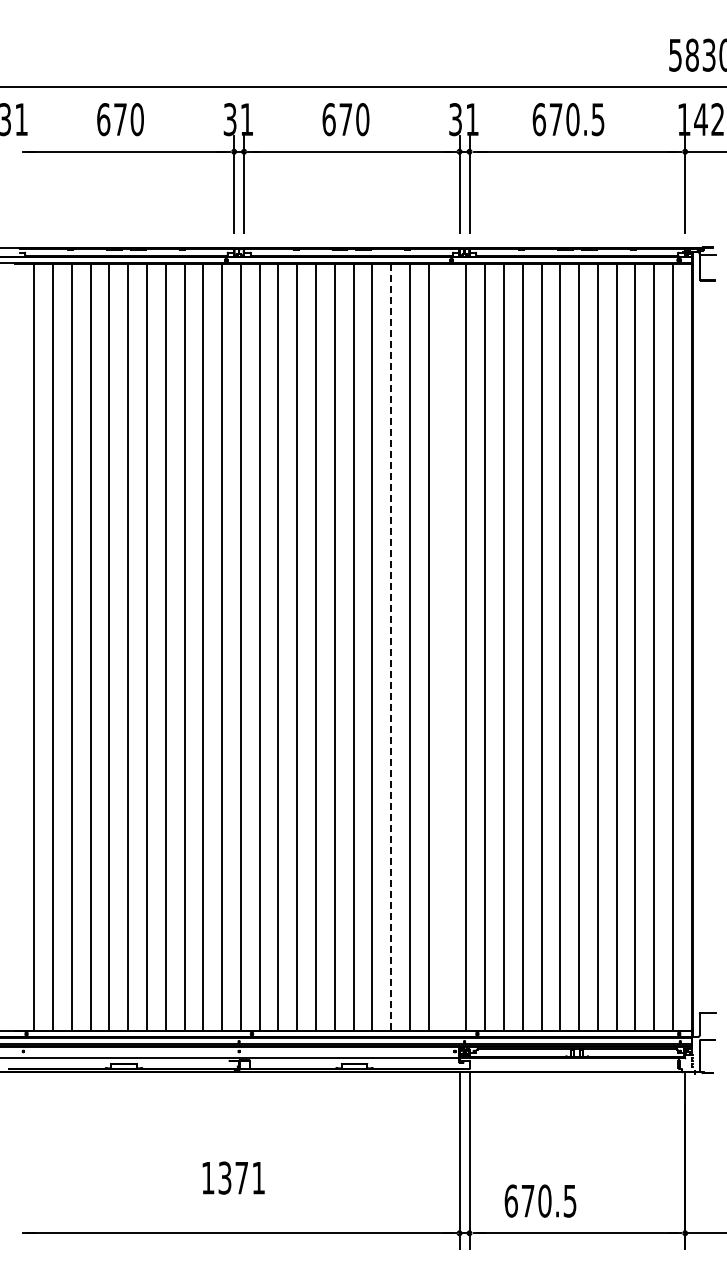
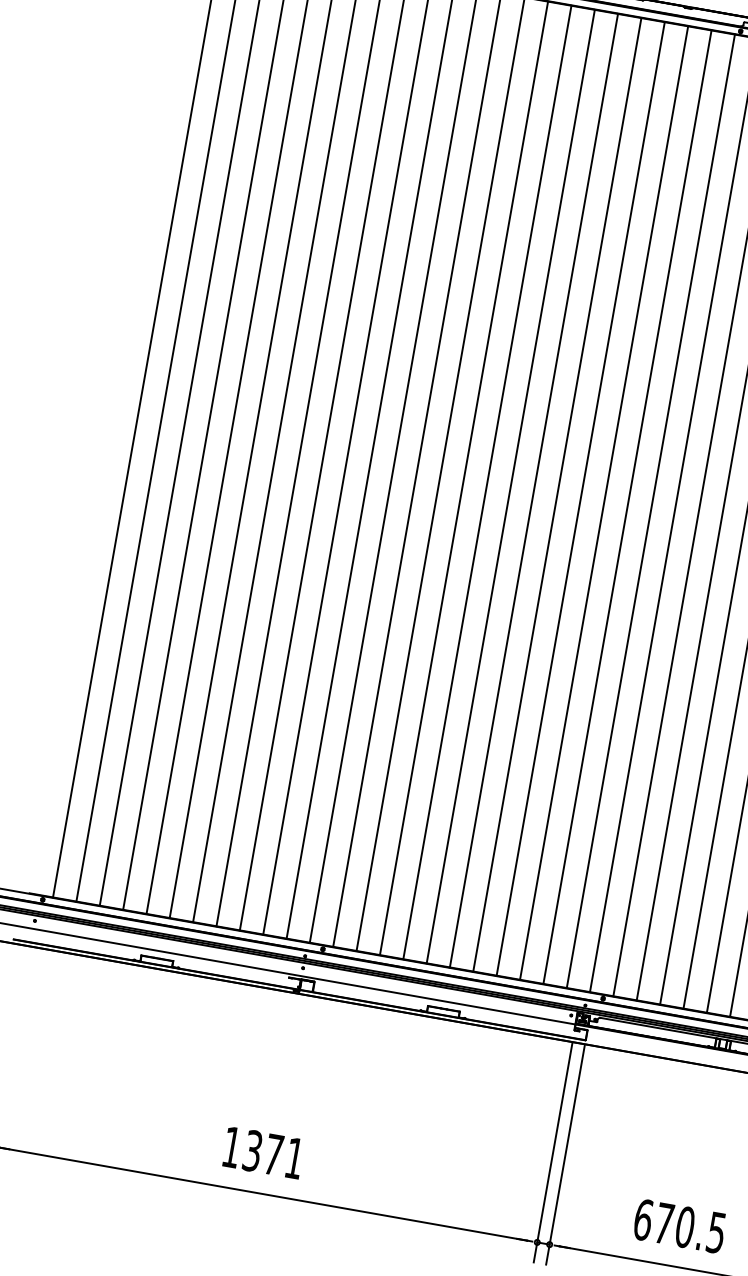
line: (447, 646) -> (650, 510), added
line: (391, 647) -> (581, 499), dashed -> solid
text: (233, 1177) -> (263, 1152), moved
text: (540, 1200) -> (679, 1225), moved

